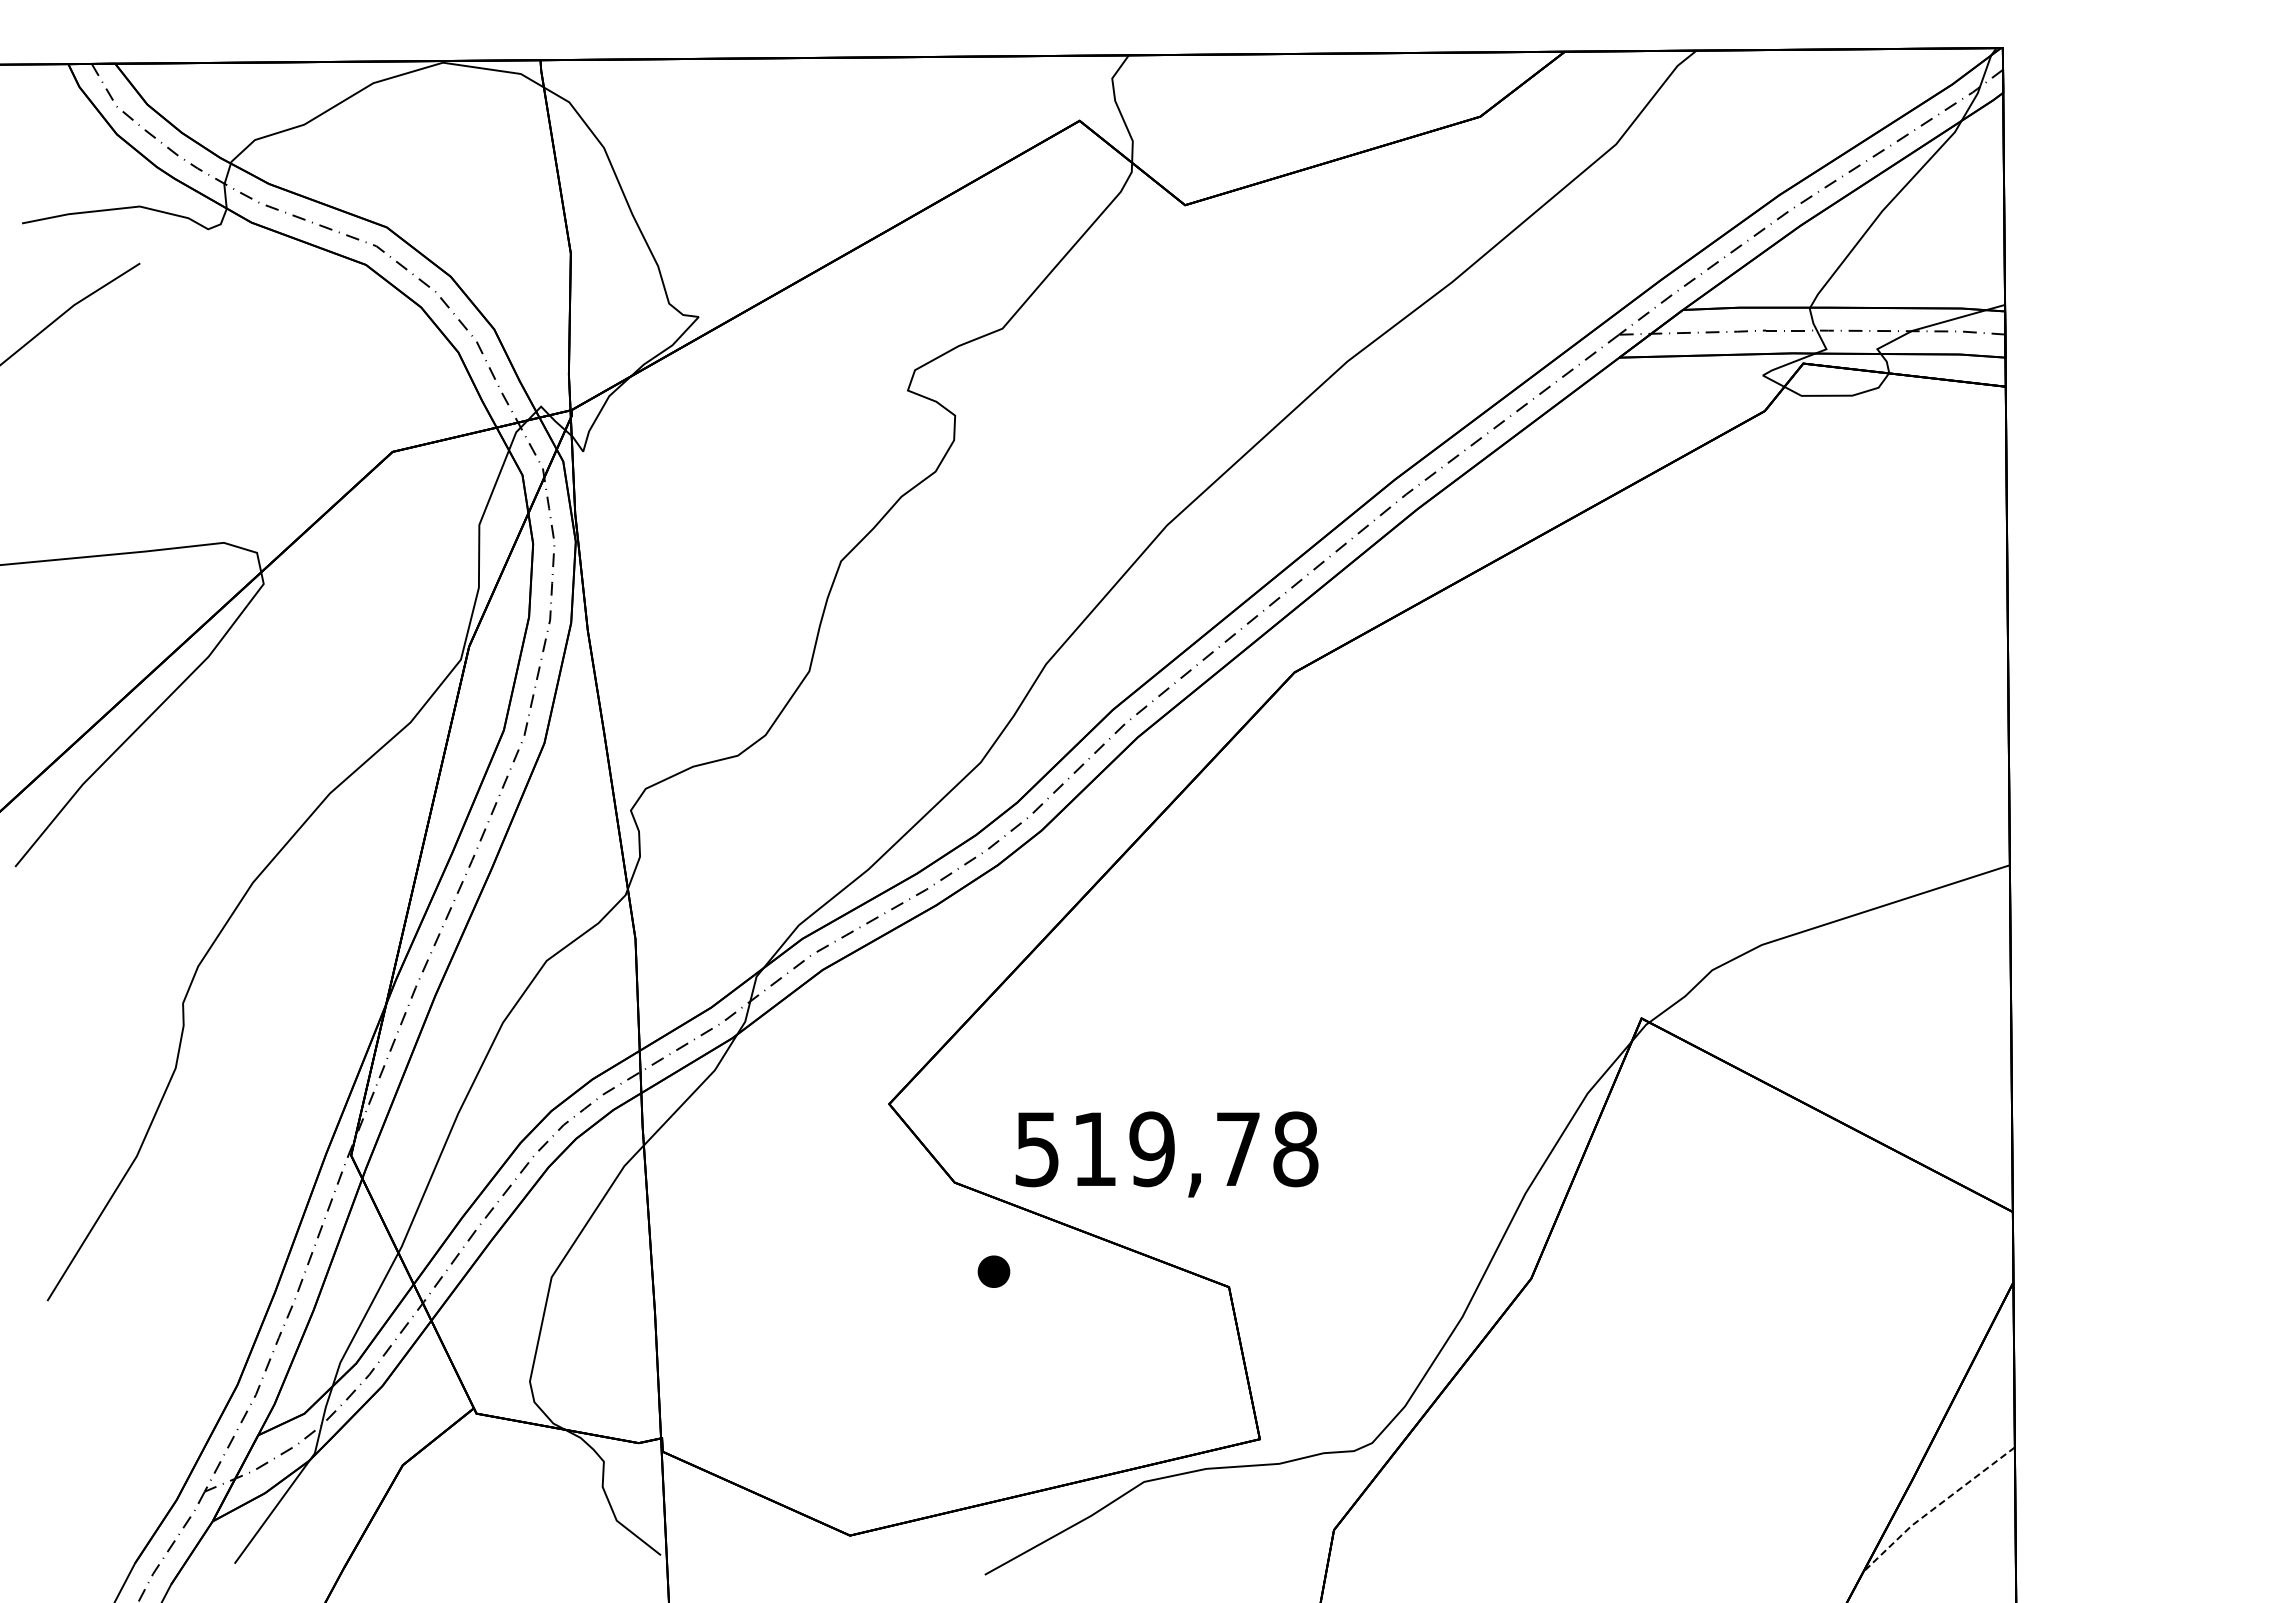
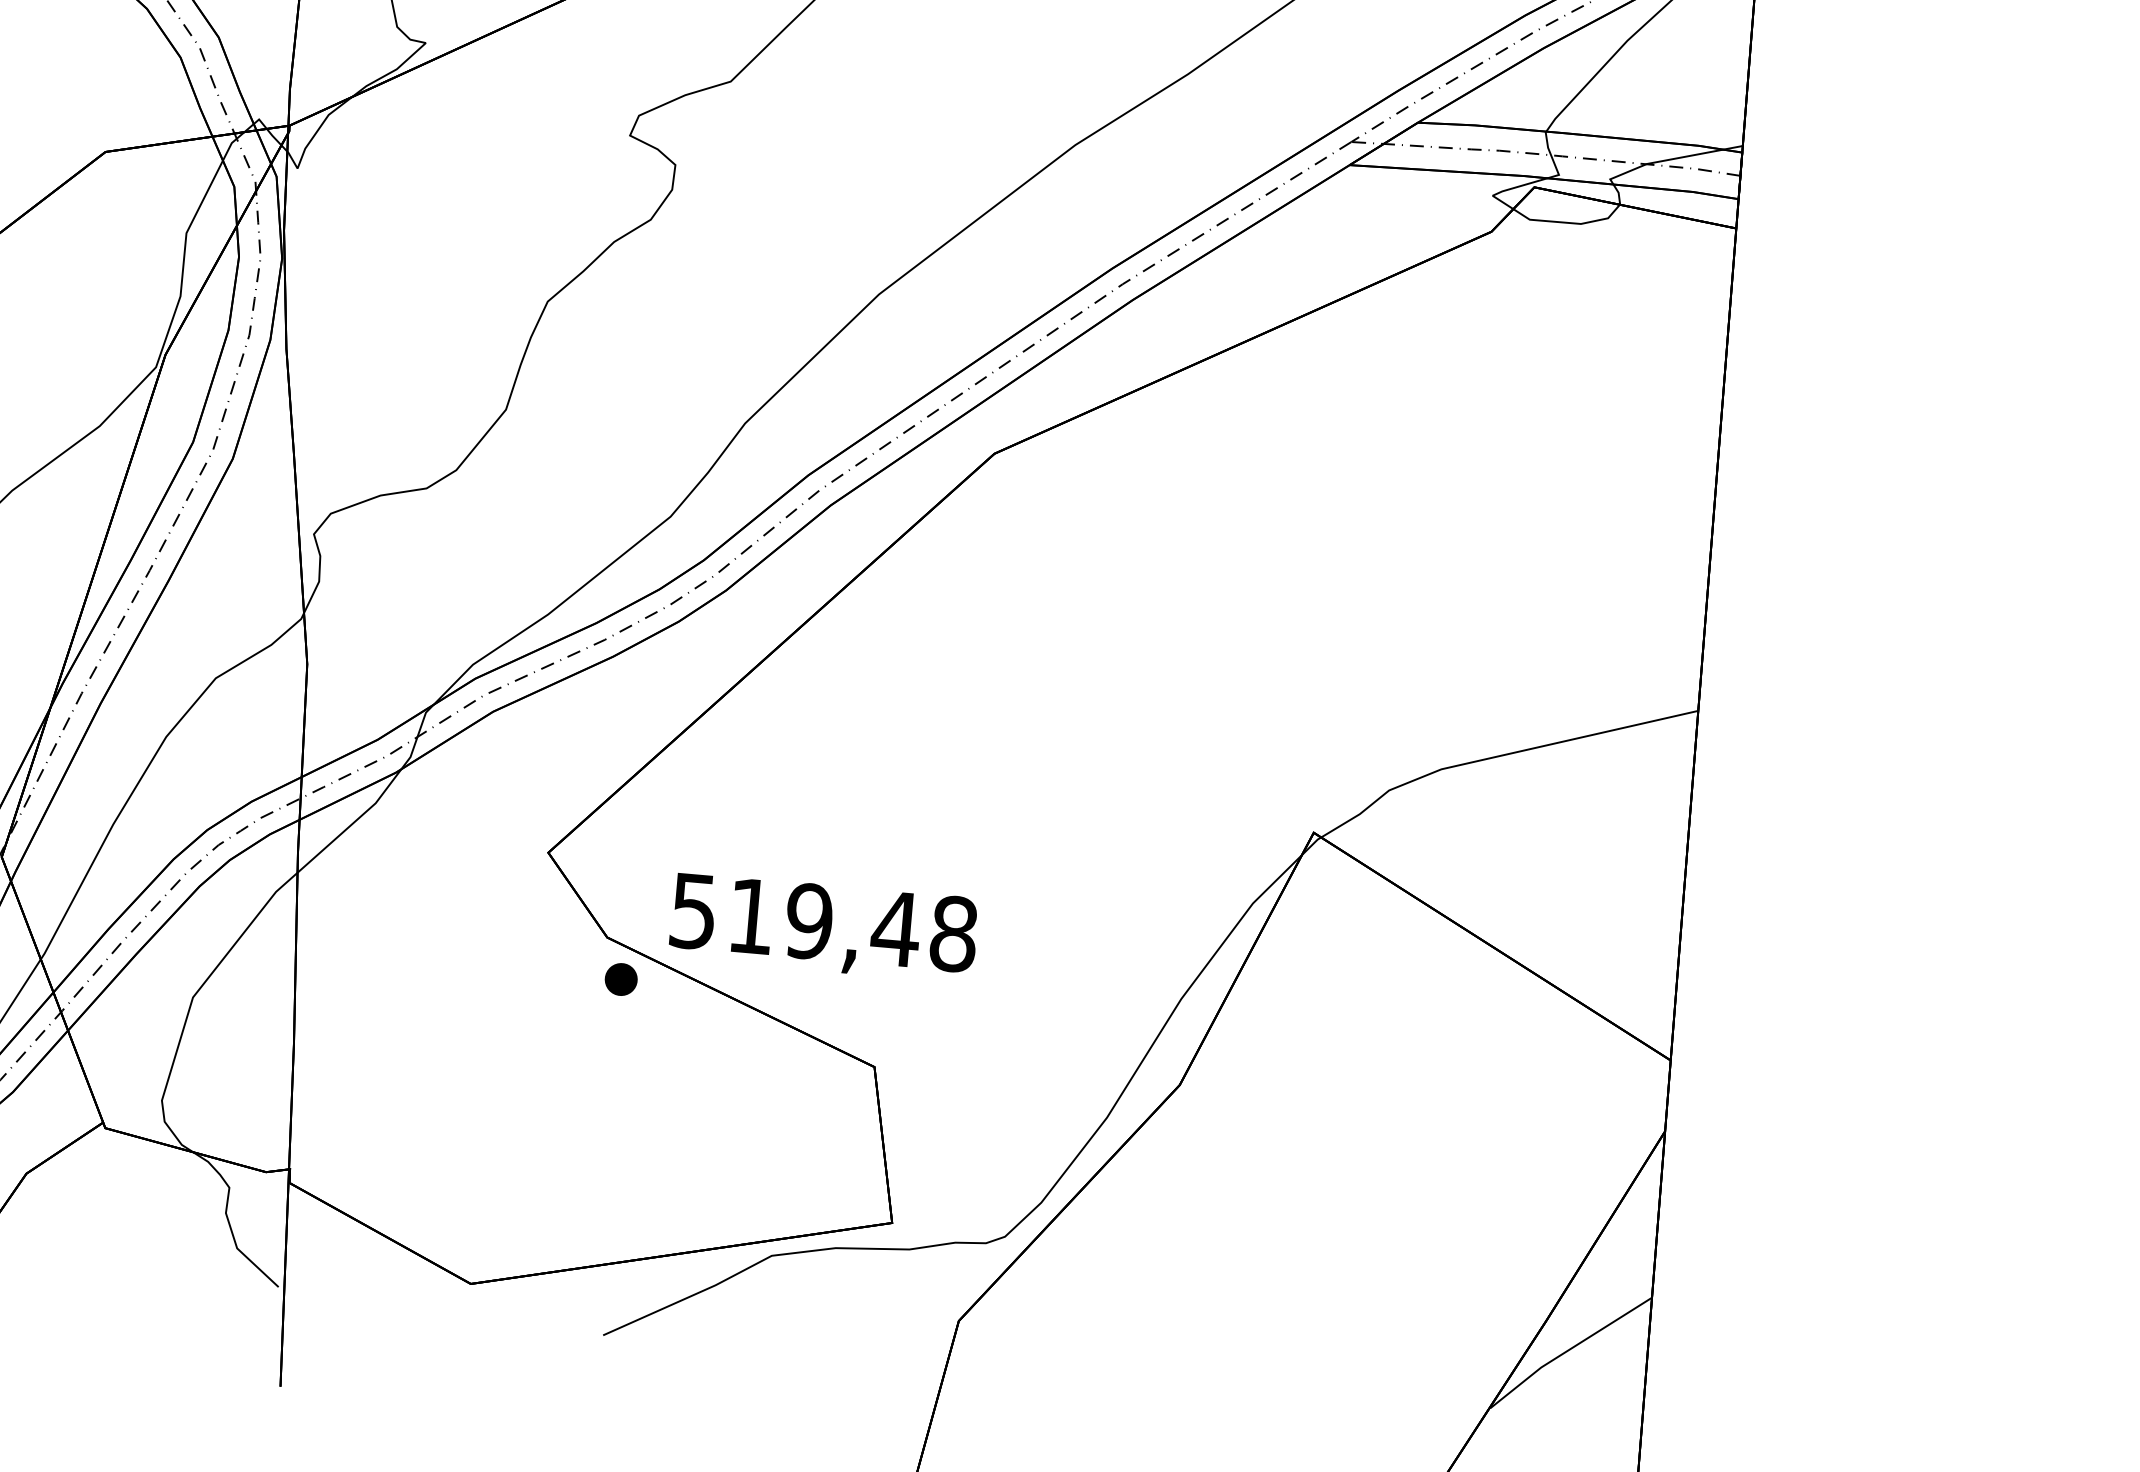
text: (1238, 1148) -> (896, 928), 519,78 -> 519,48
part: (993, 1271) -> (620, 979), moved
line: (1937, 1506) -> (1568, 1350), dashed -> solid

